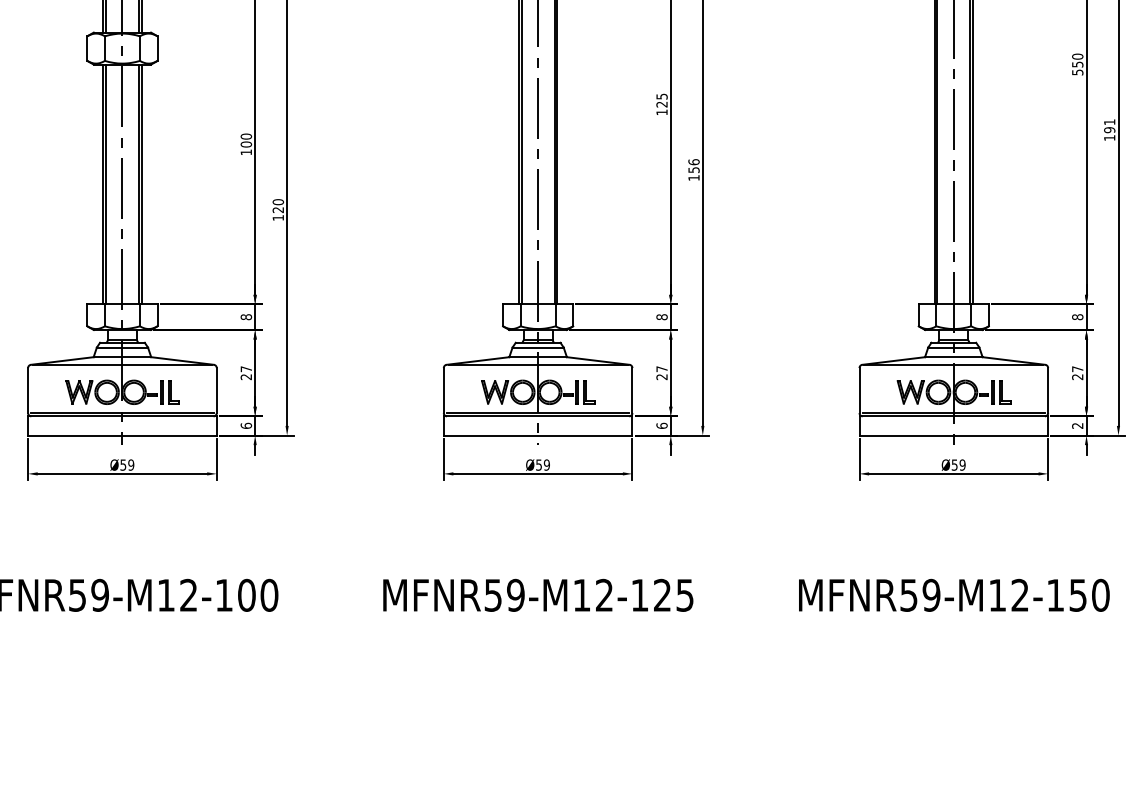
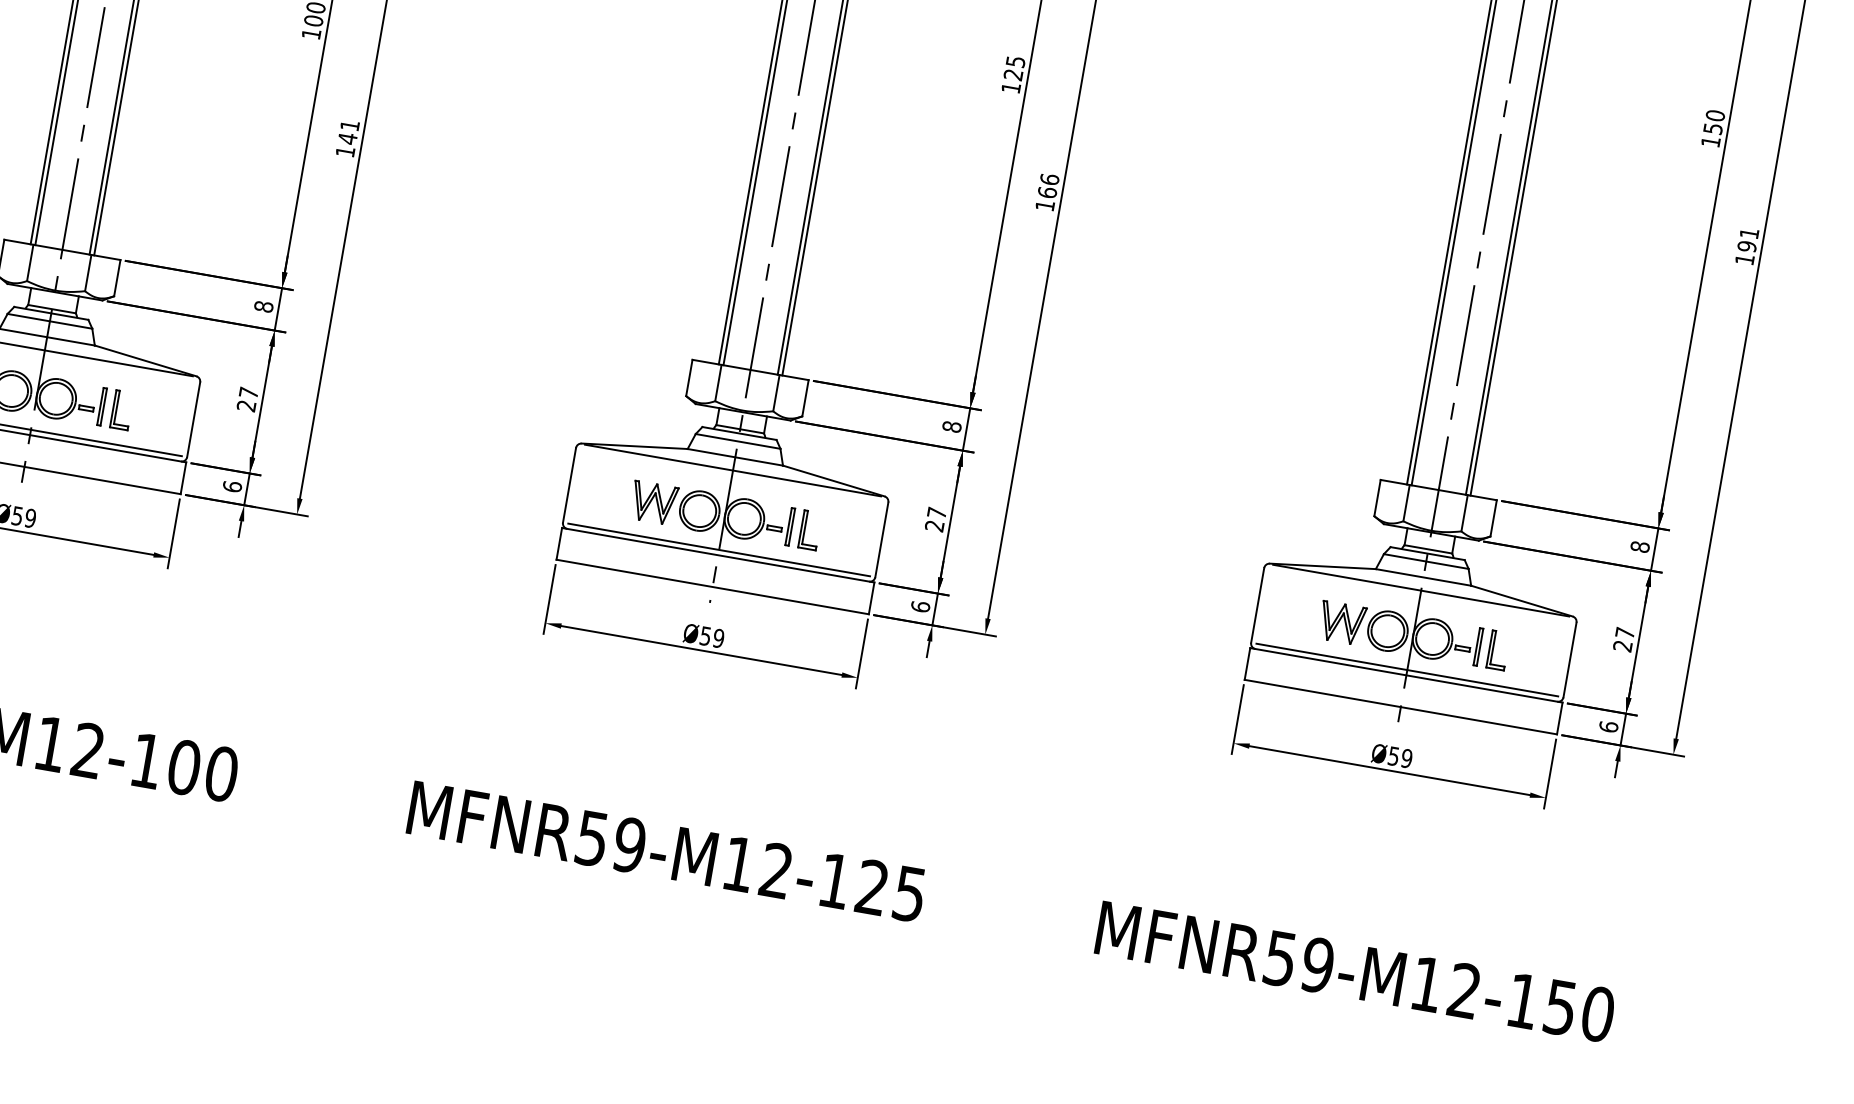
text: (1077, 72) -> (1710, 141), 550 -> 150
text: (693, 170) -> (1046, 193), 156 -> 166
text: (278, 206) -> (349, 132), 120 -> 141
text: (1077, 425) -> (1608, 726), 2 -> 6

